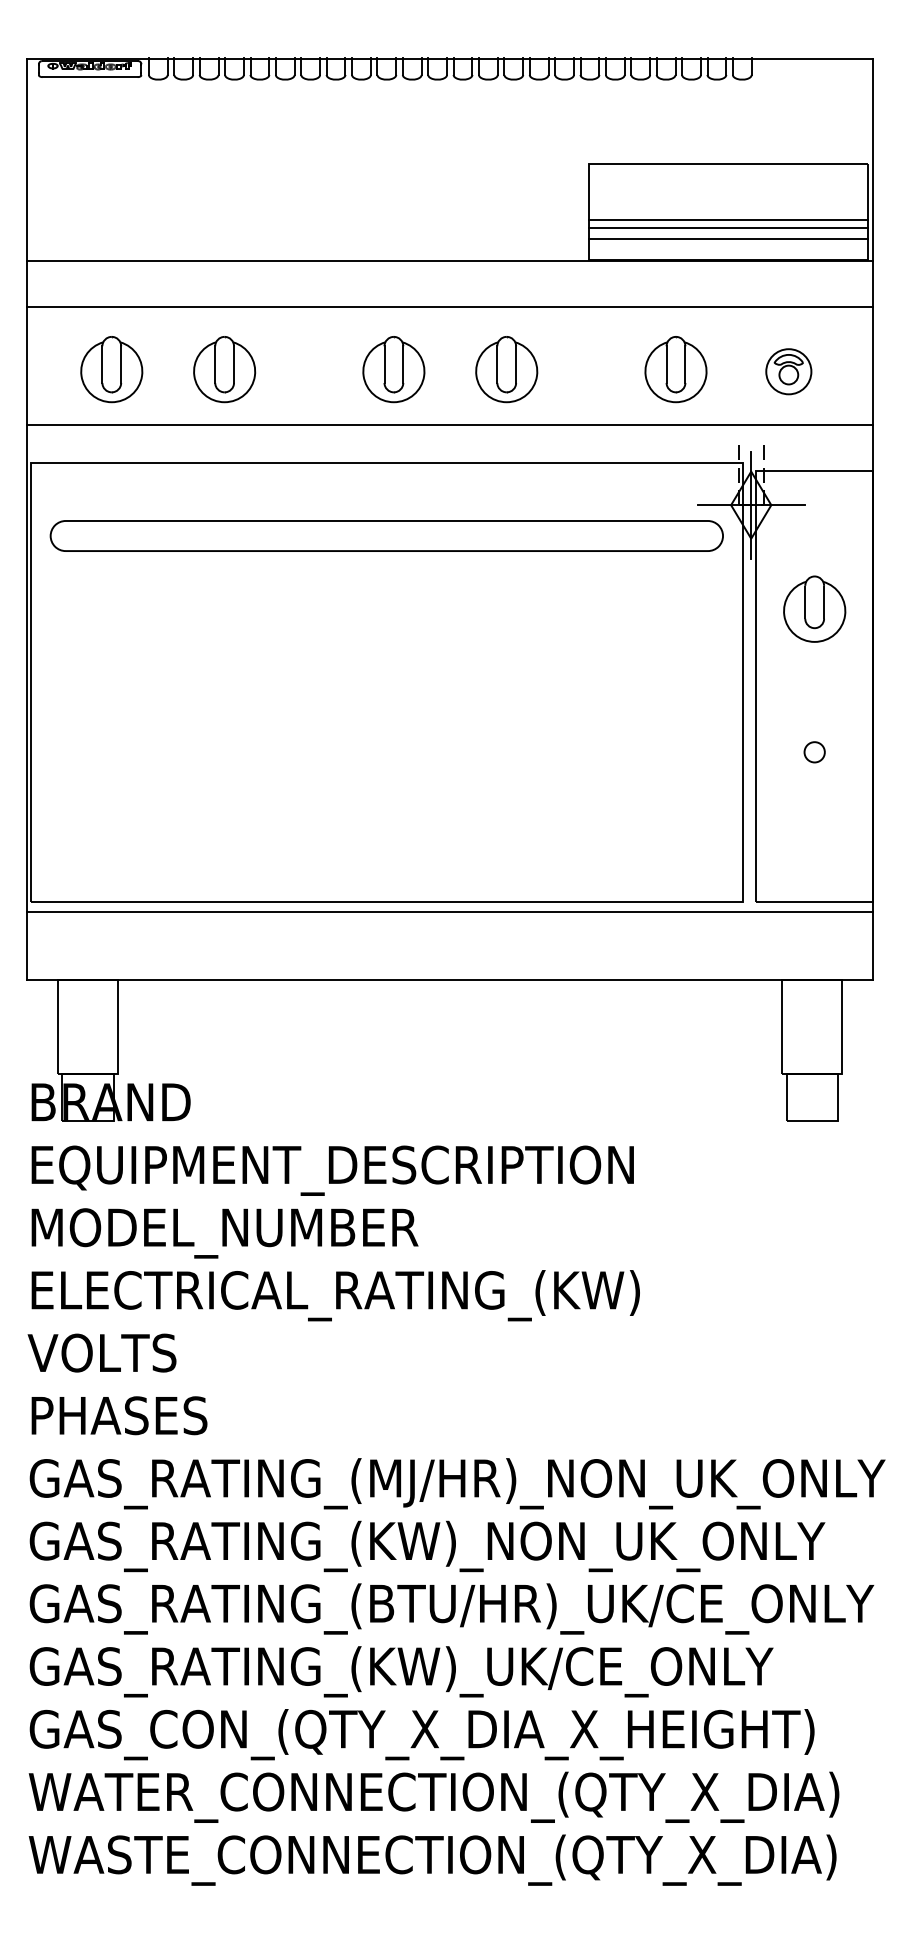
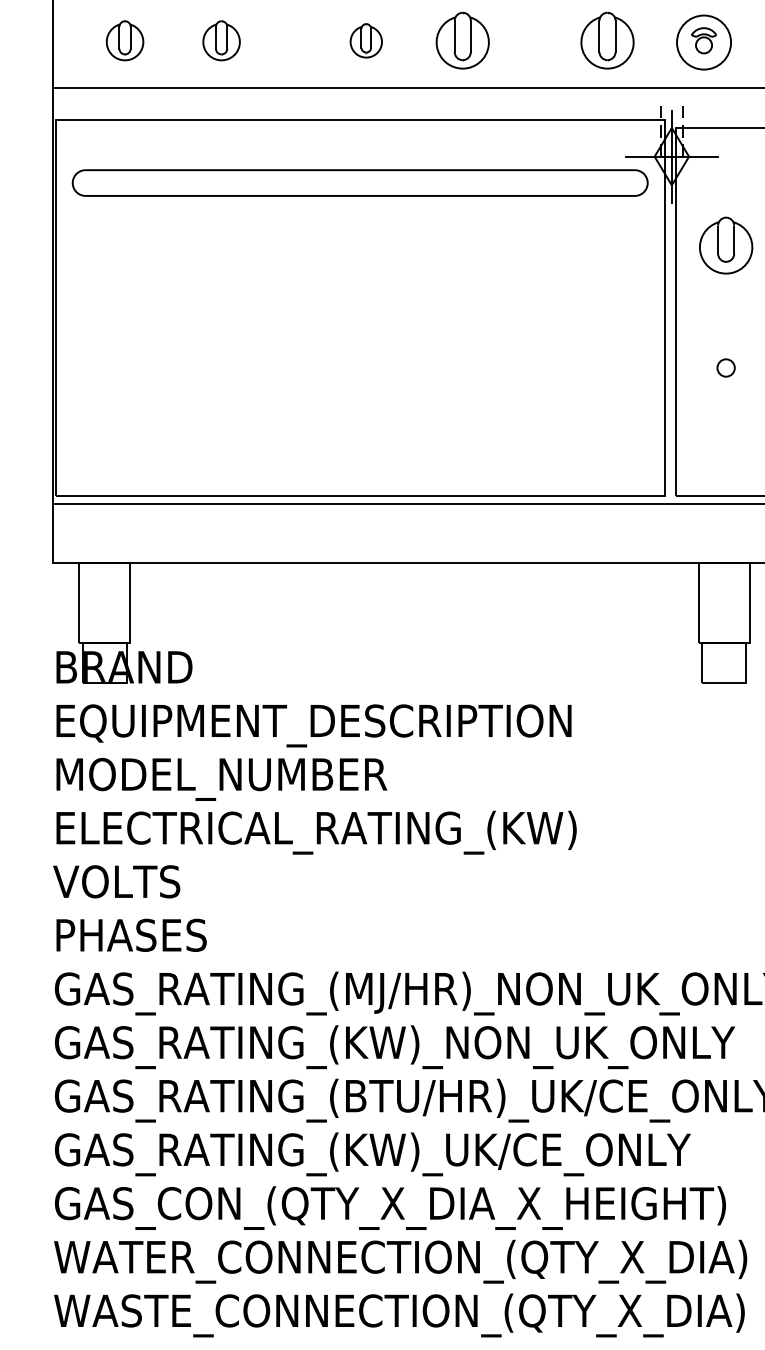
part: (111, 369) -> (124, 40), size x0.7
part: (224, 369) -> (221, 40), size x0.7
part: (393, 369) -> (365, 40), size x0.6
circle: (788, 371) -> (703, 42), size x1.4

